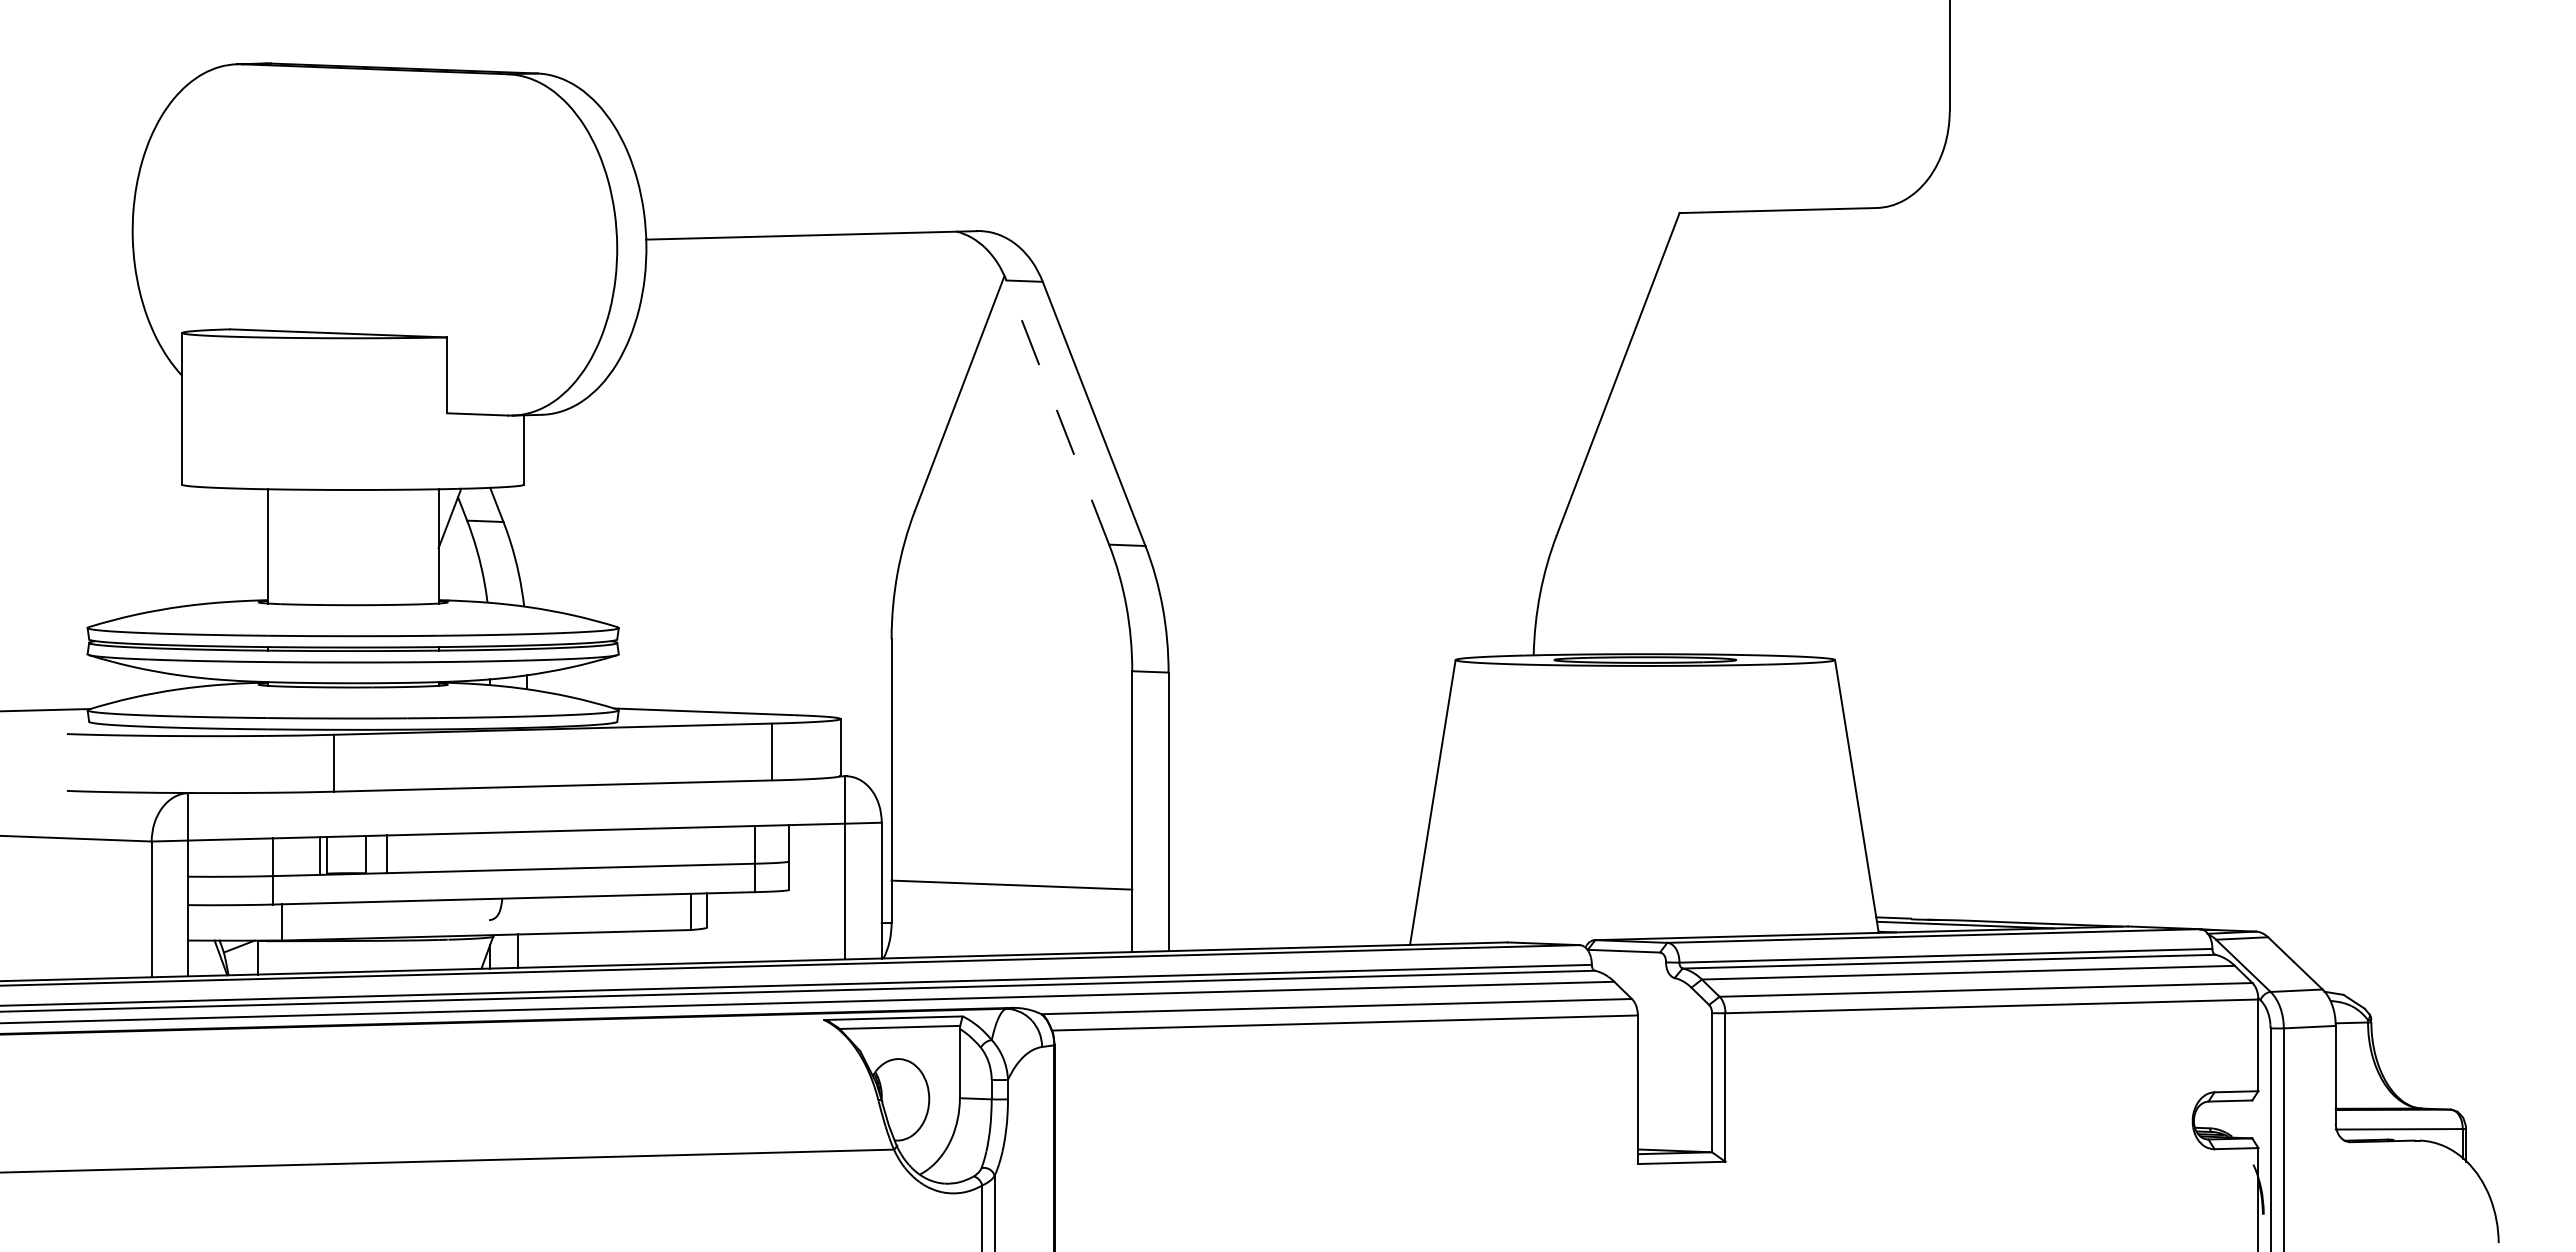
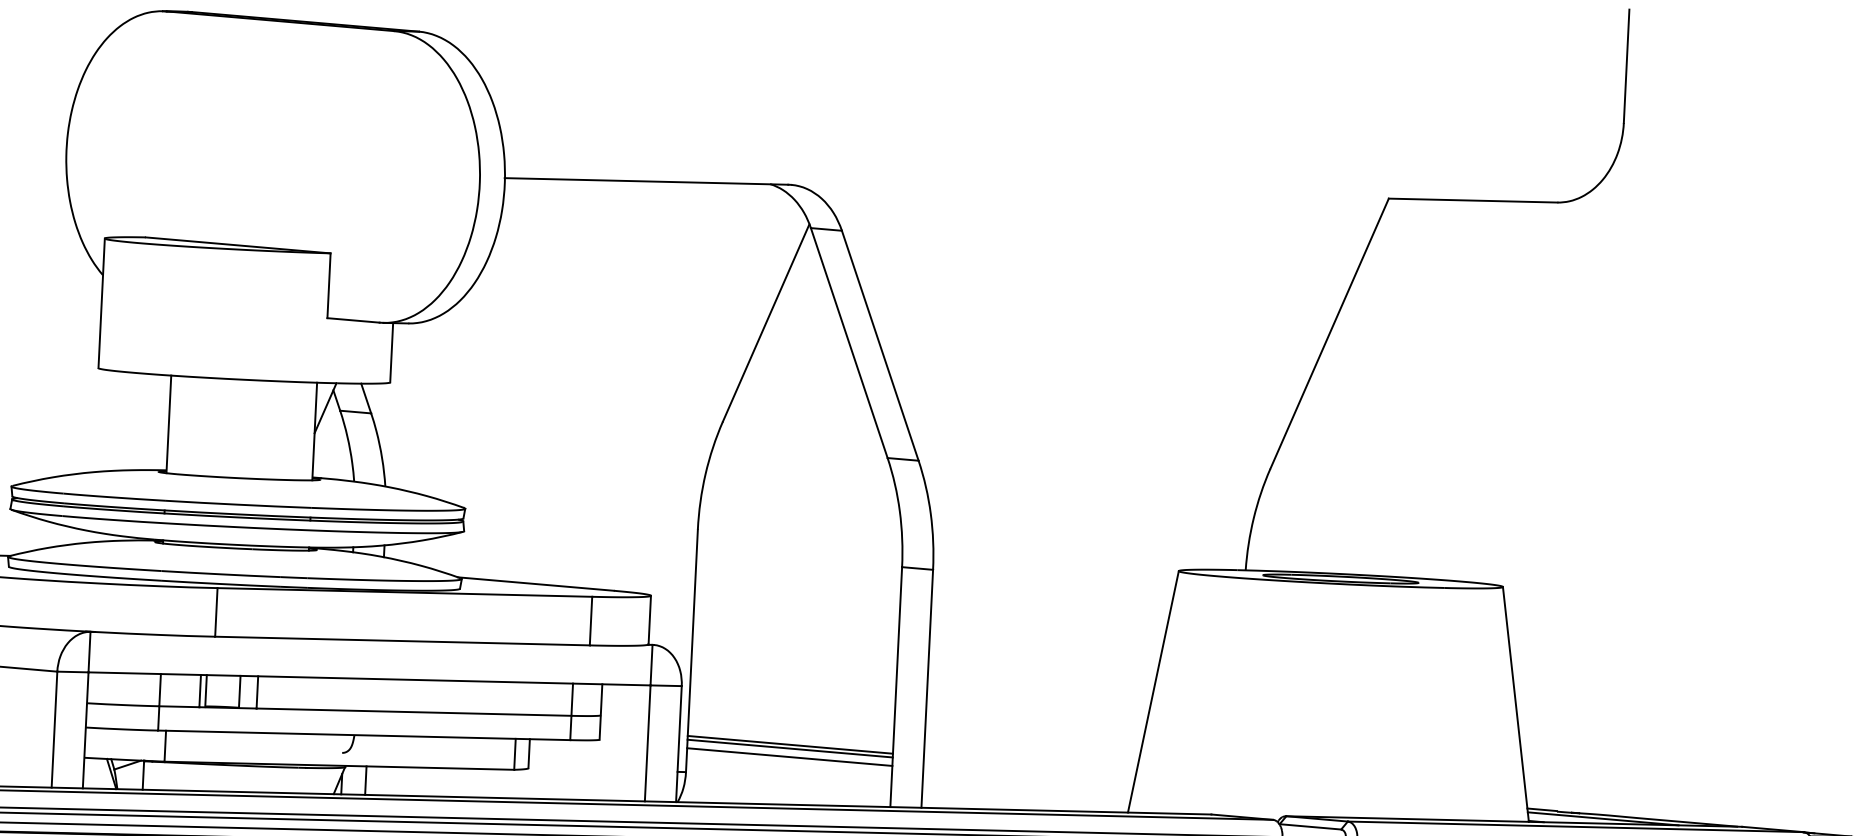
line: (1057, 412) -> (849, 343), dashed -> solid
line: (1011, 889) -> (789, 748), added
line: (1011, 898) -> (789, 756), added

